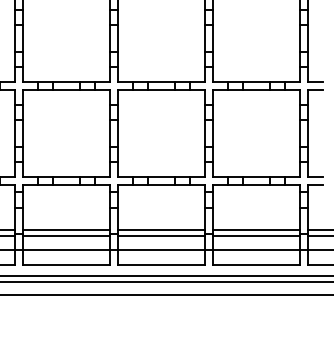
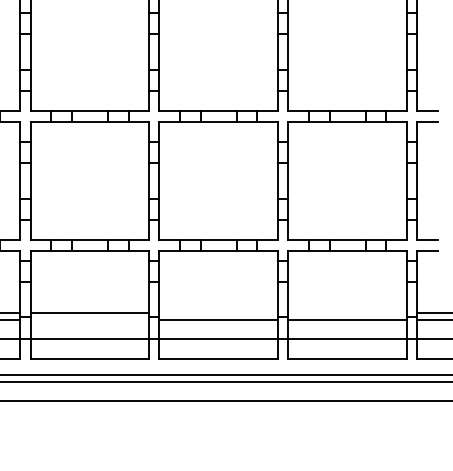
line: (161, 230) -> (218, 312), removed
line: (256, 230) -> (347, 312), removed
line: (66, 236) -> (89, 320), removed

